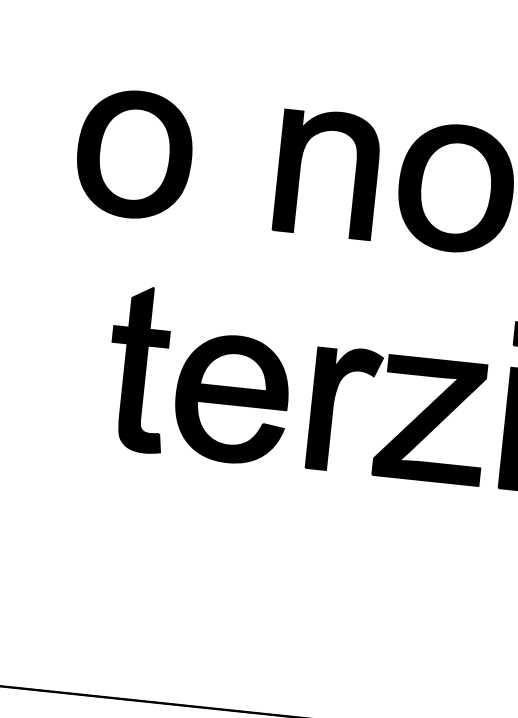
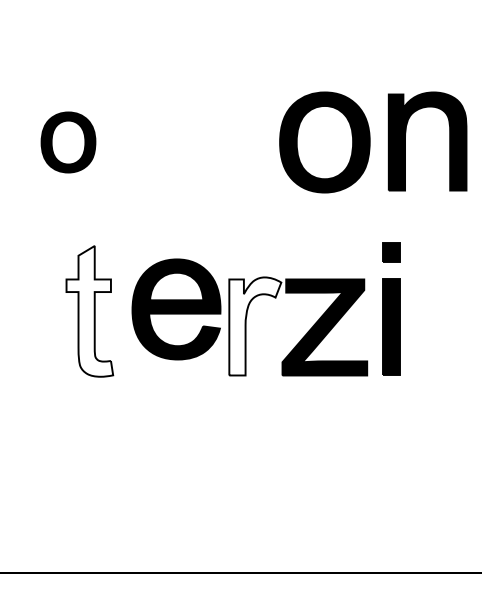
part: (134, 154) -> (68, 142), size x0.6
part: (300, 170) -> (200, 141), removed
fill: (138, 367) -> (89, 310), removed
part: (231, 399) -> (176, 309), moved
fill: (344, 409) -> (255, 326), removed

